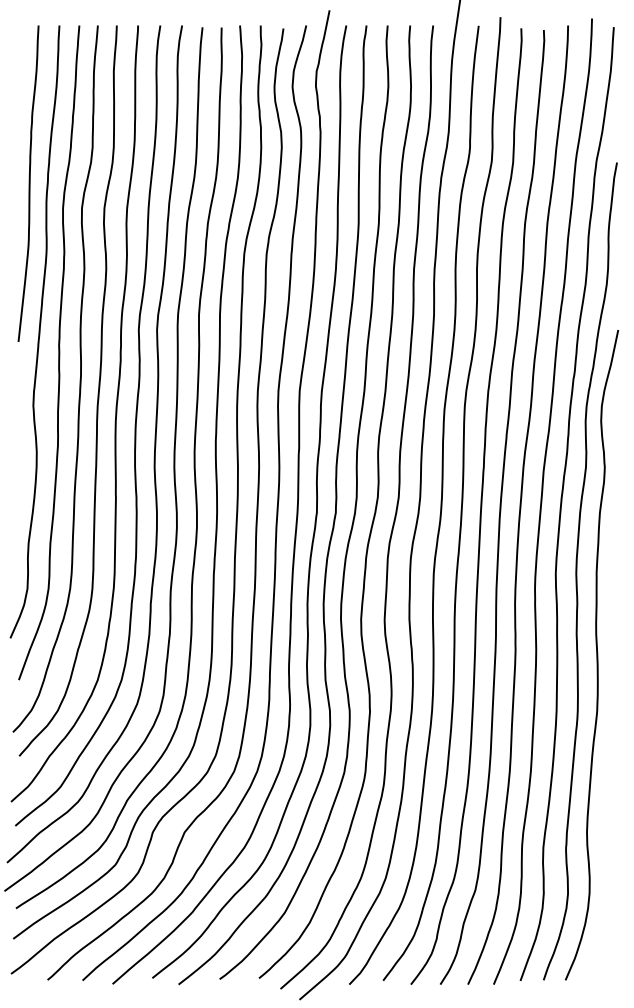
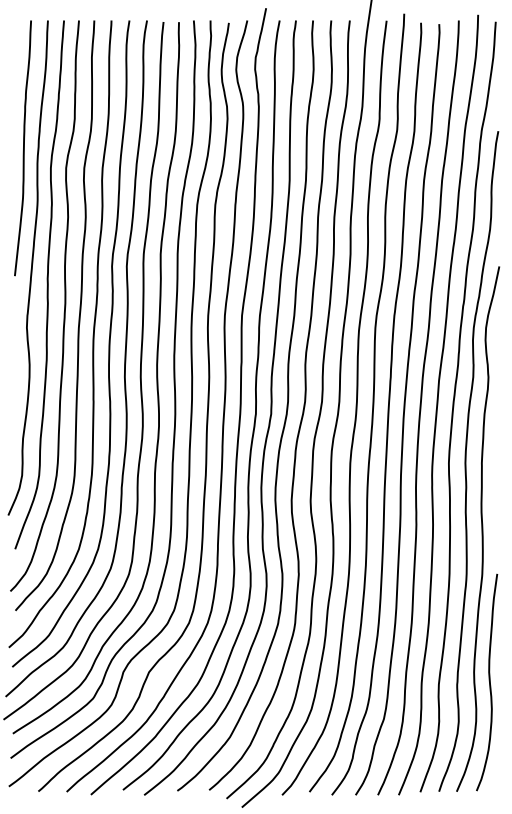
curve: (606, 845) -> (489, 682), added

